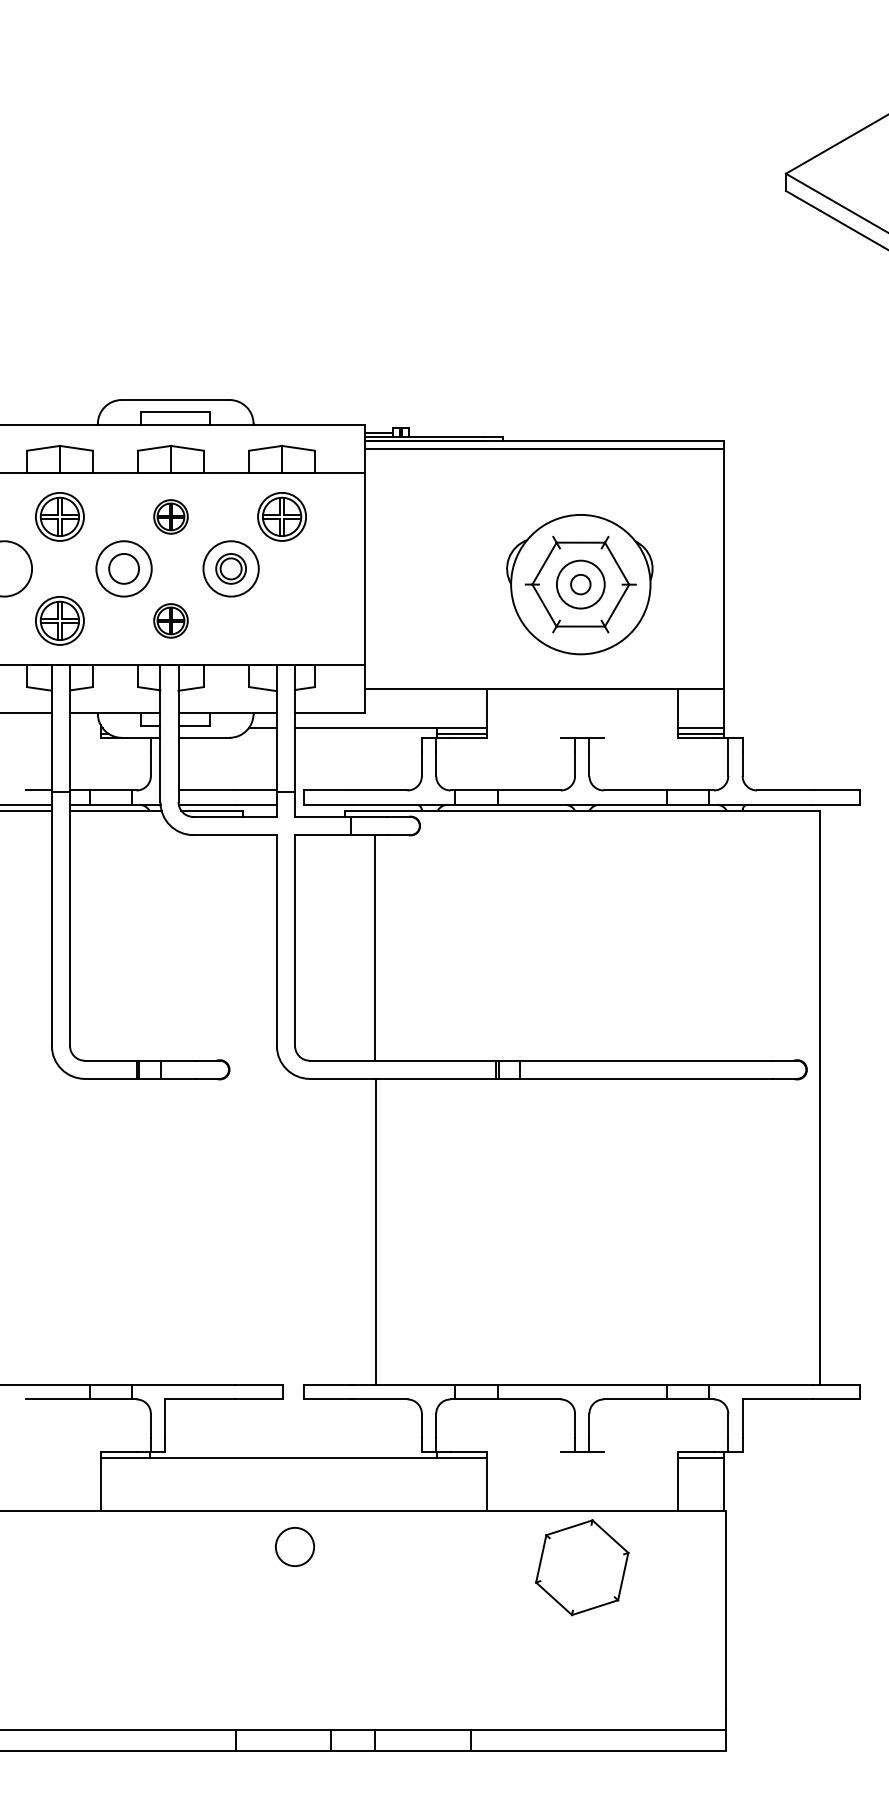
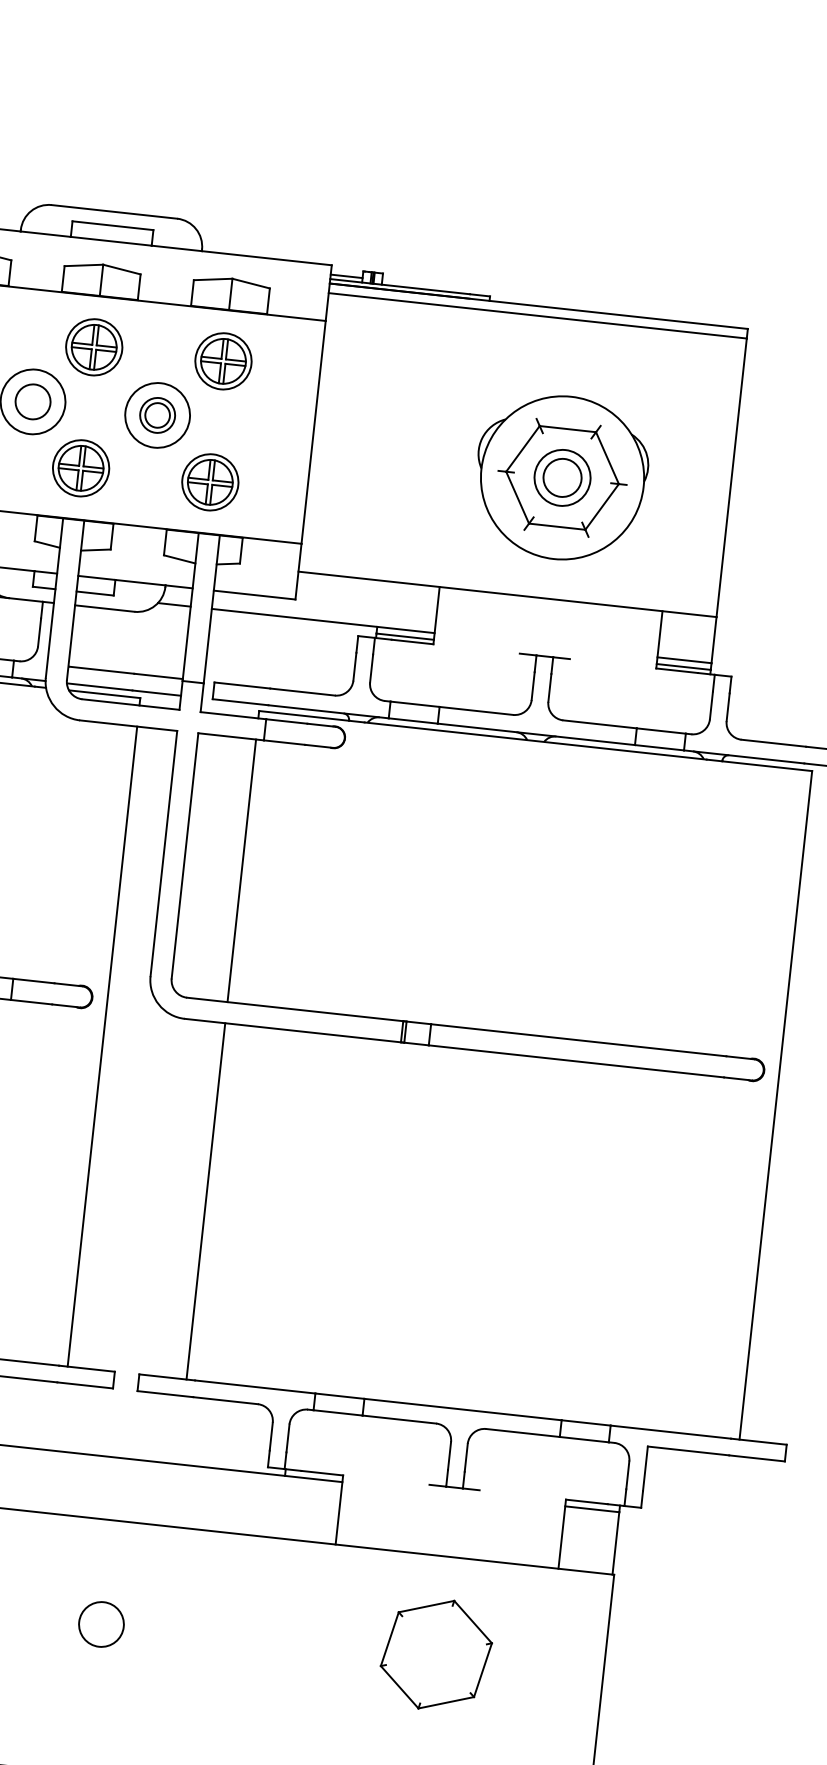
part: (170, 516) -> (93, 346), size x1.43
circle: (580, 584) -> (562, 477), size x1.67
part: (170, 620) -> (80, 467), size x1.43
part: (281, 620) -> (209, 481), added
line: (374, 947) -> (241, 870), moved
line: (242, 1110) -> (102, 1047), added
line: (375, 1231) -> (205, 1200), moved
circle: (294, 1546) -> (100, 1623), moved
part: (582, 1567) -> (436, 1654), moved

